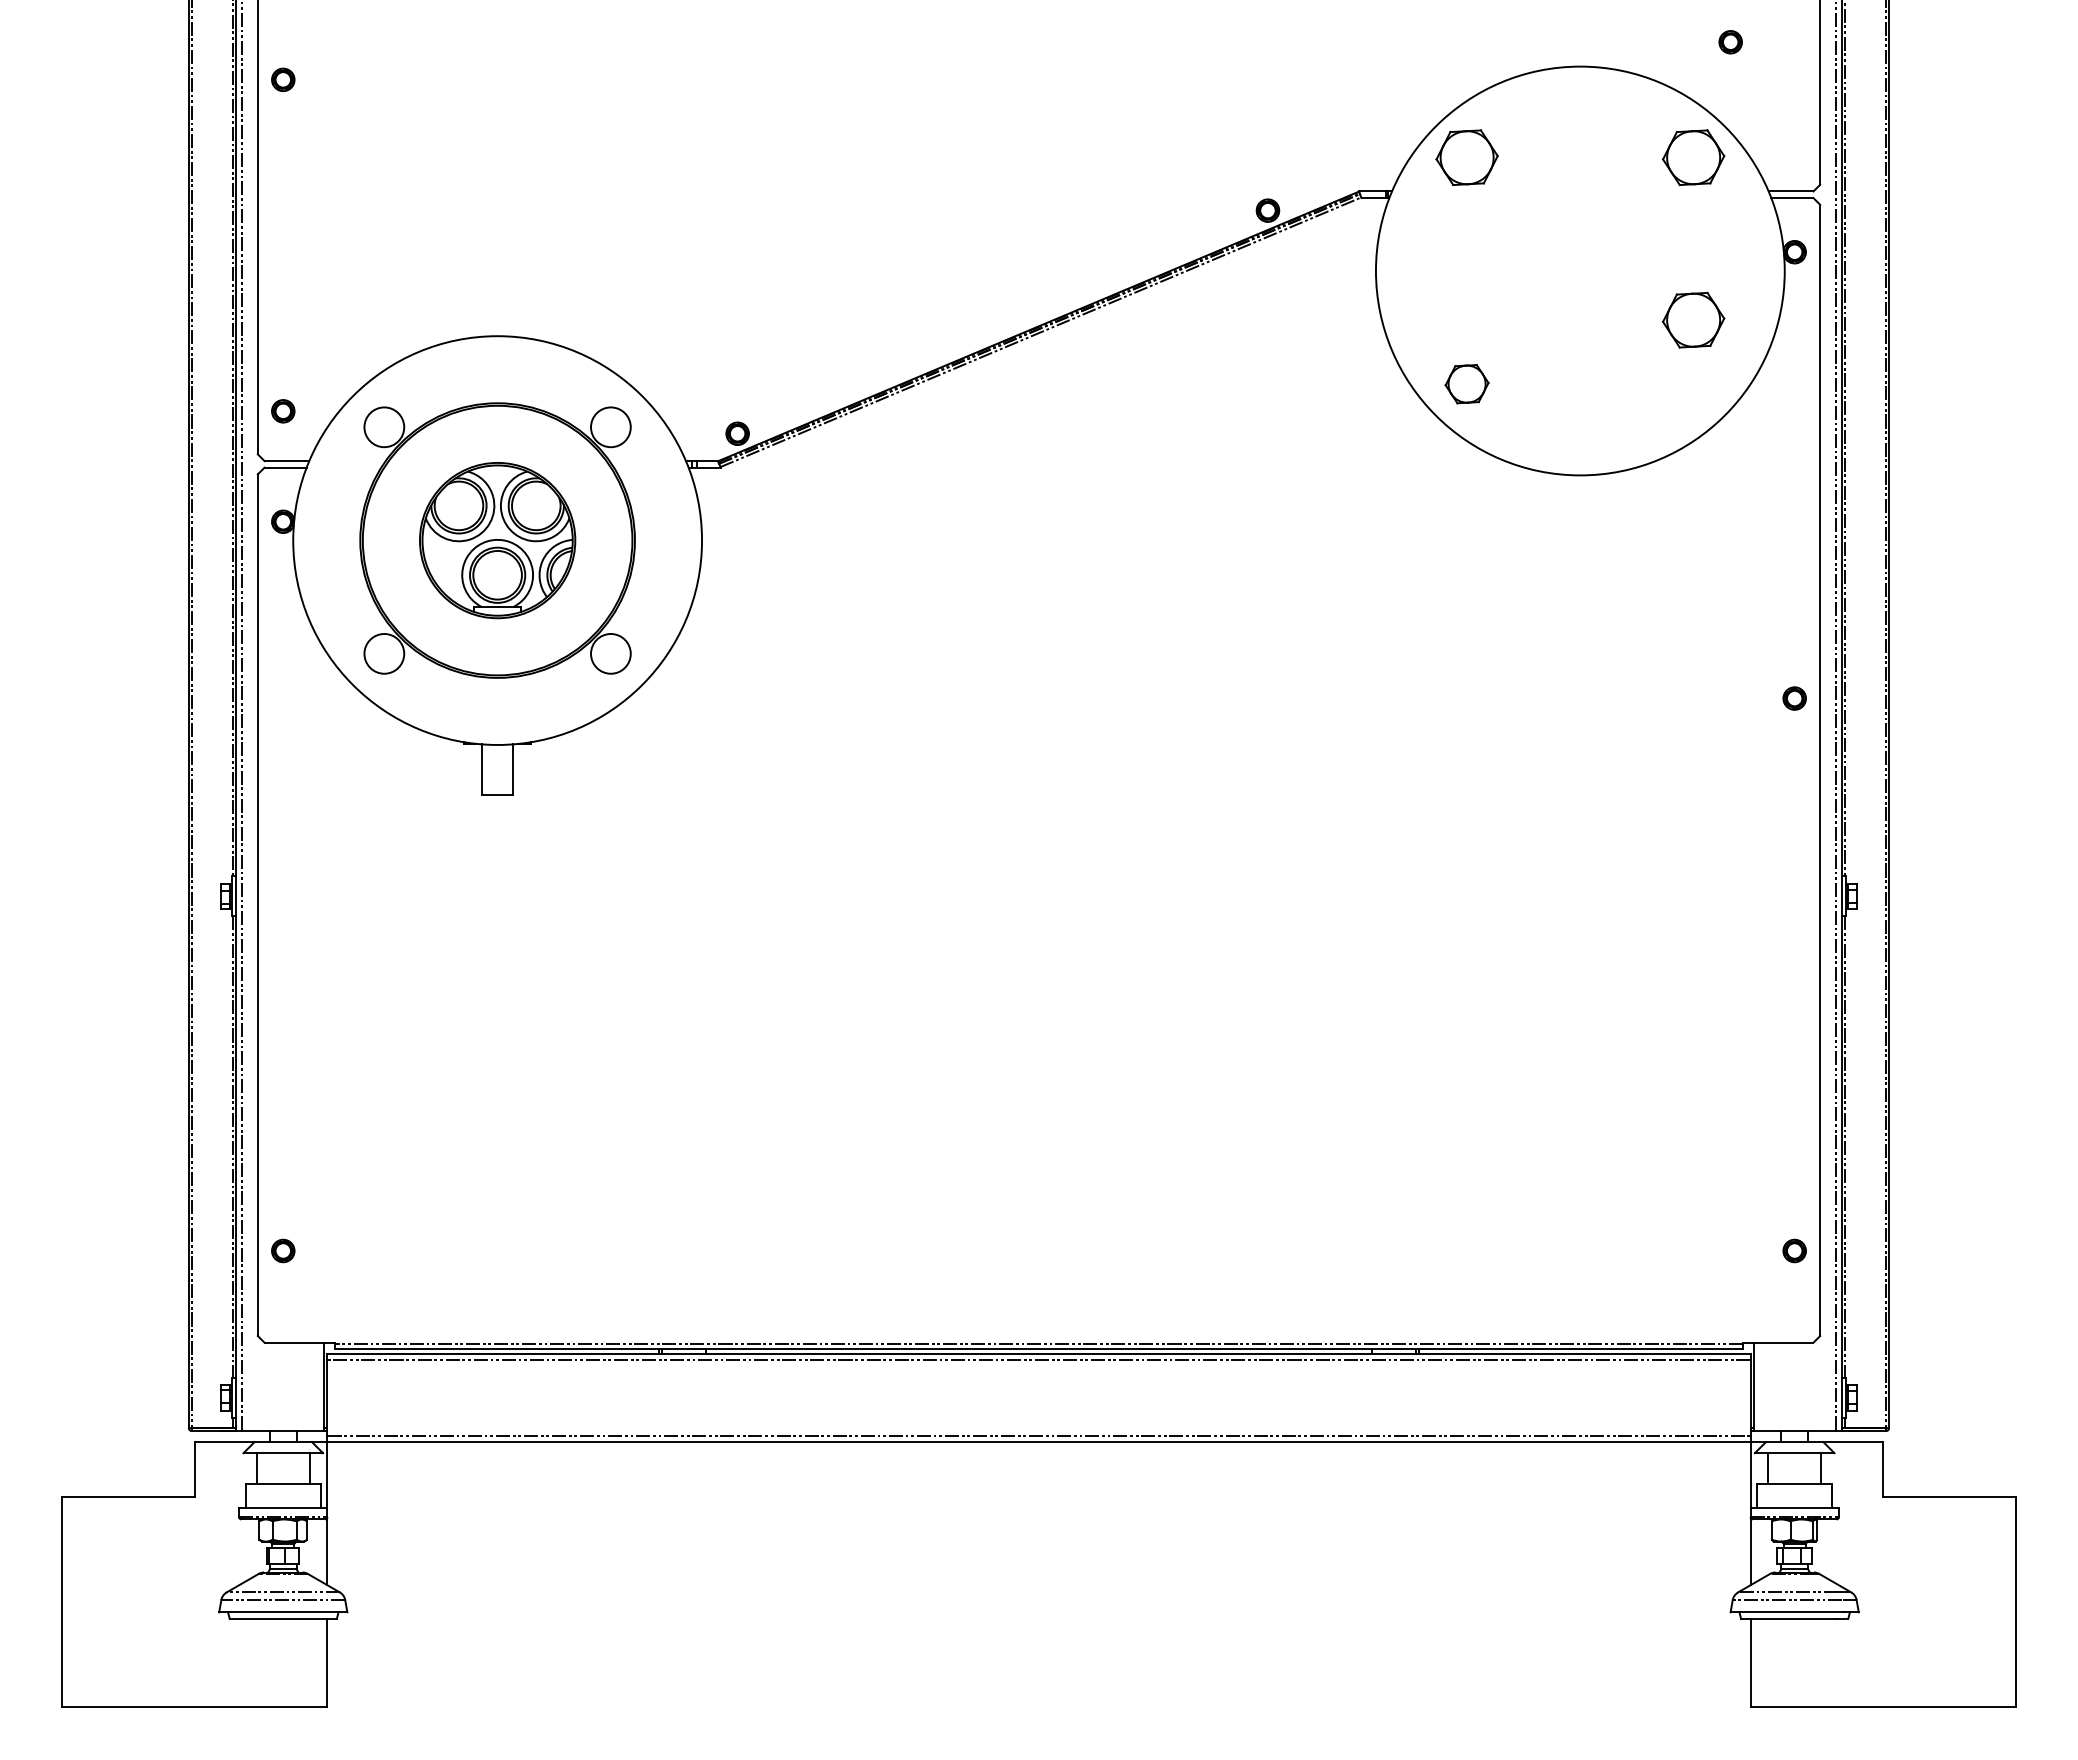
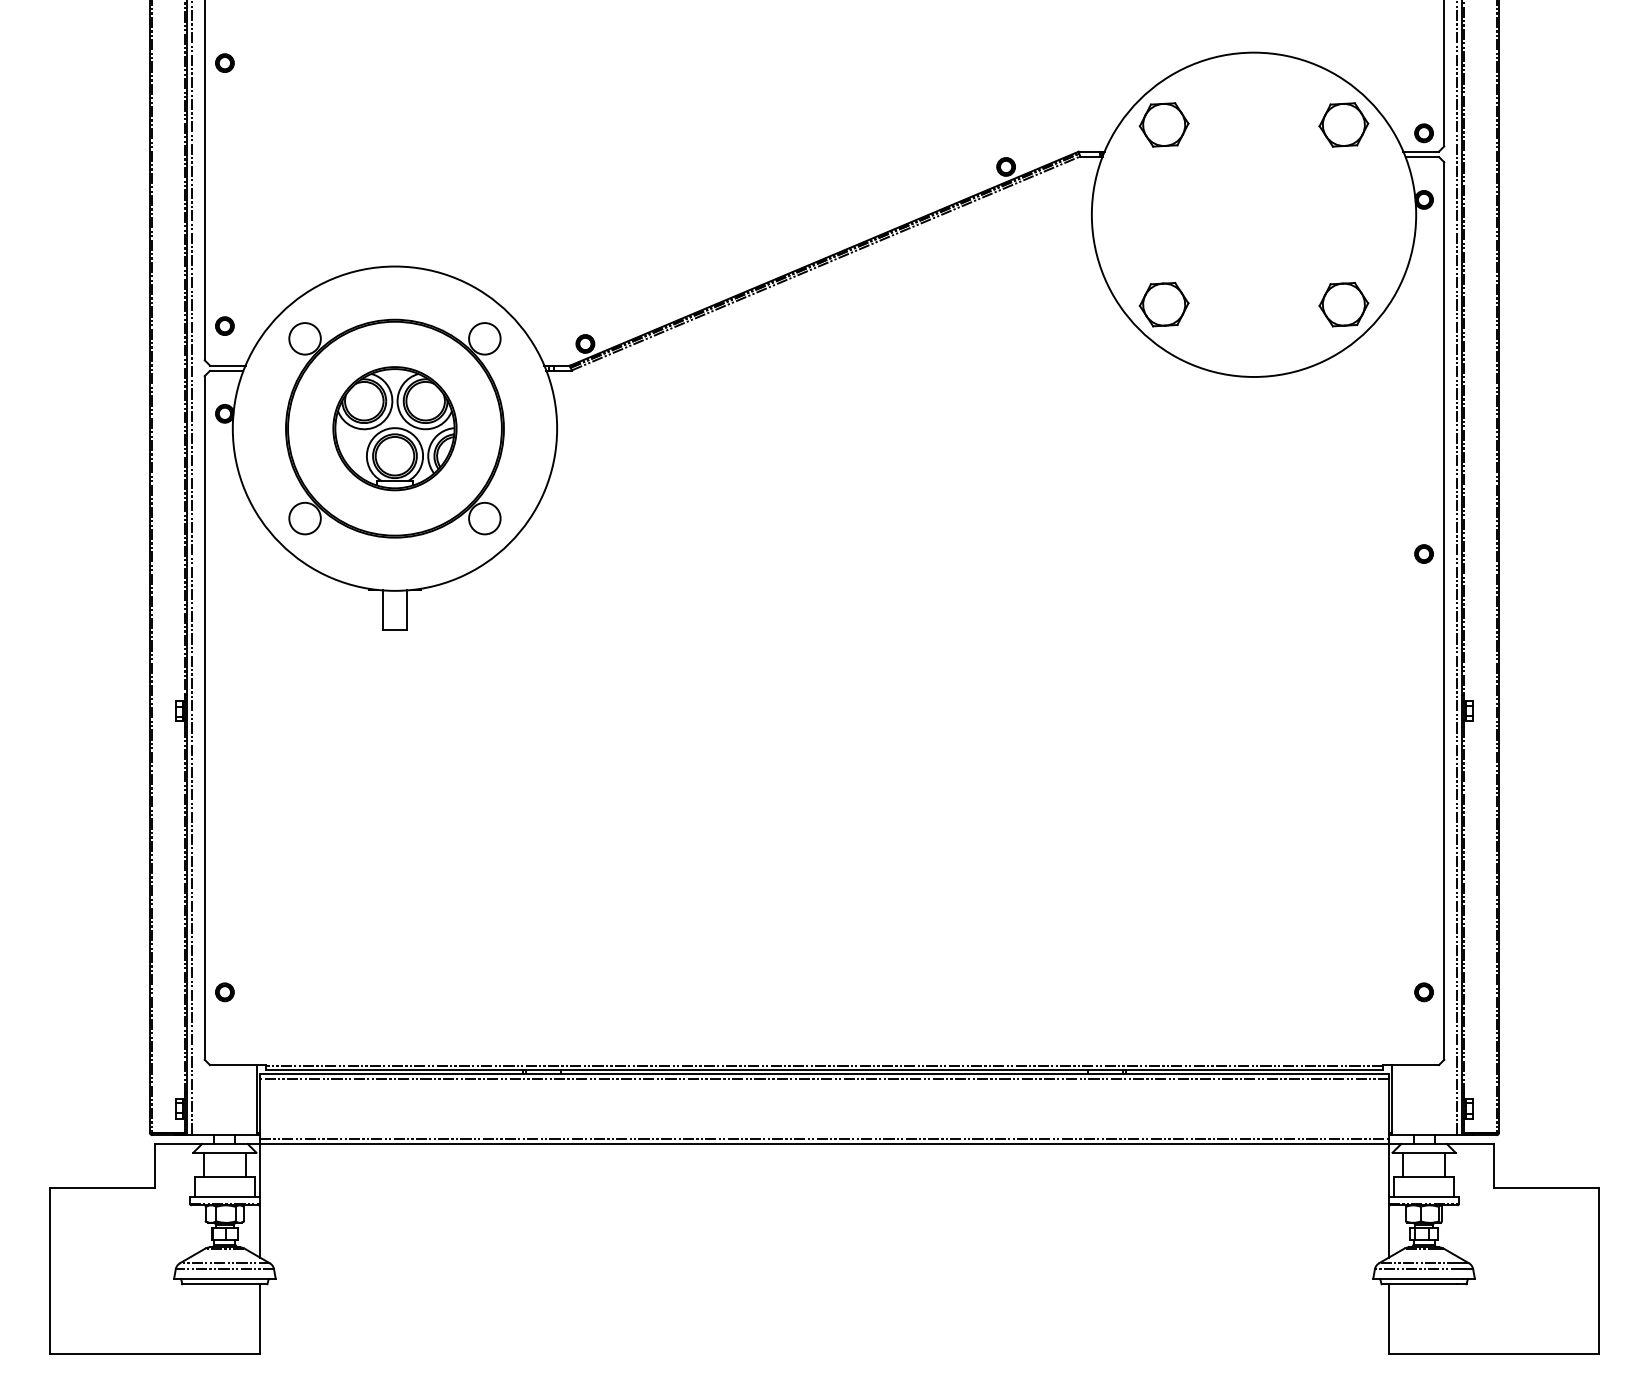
part: (1730, 42) -> (1423, 133), moved
part: (1693, 319) -> (1343, 304), moved
part: (1466, 383) -> (1163, 304), size x1.43

